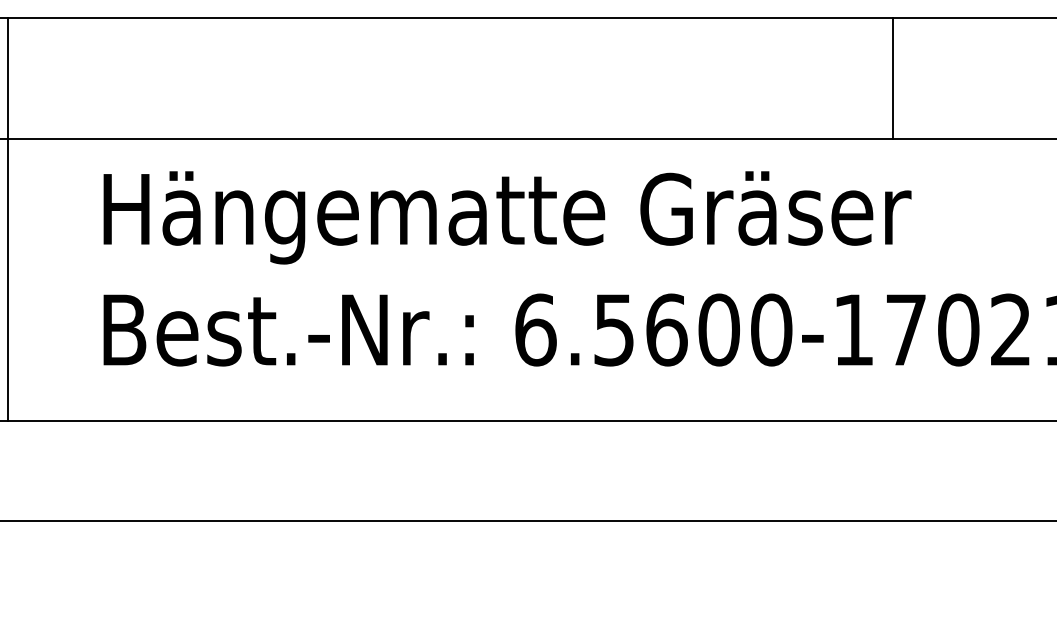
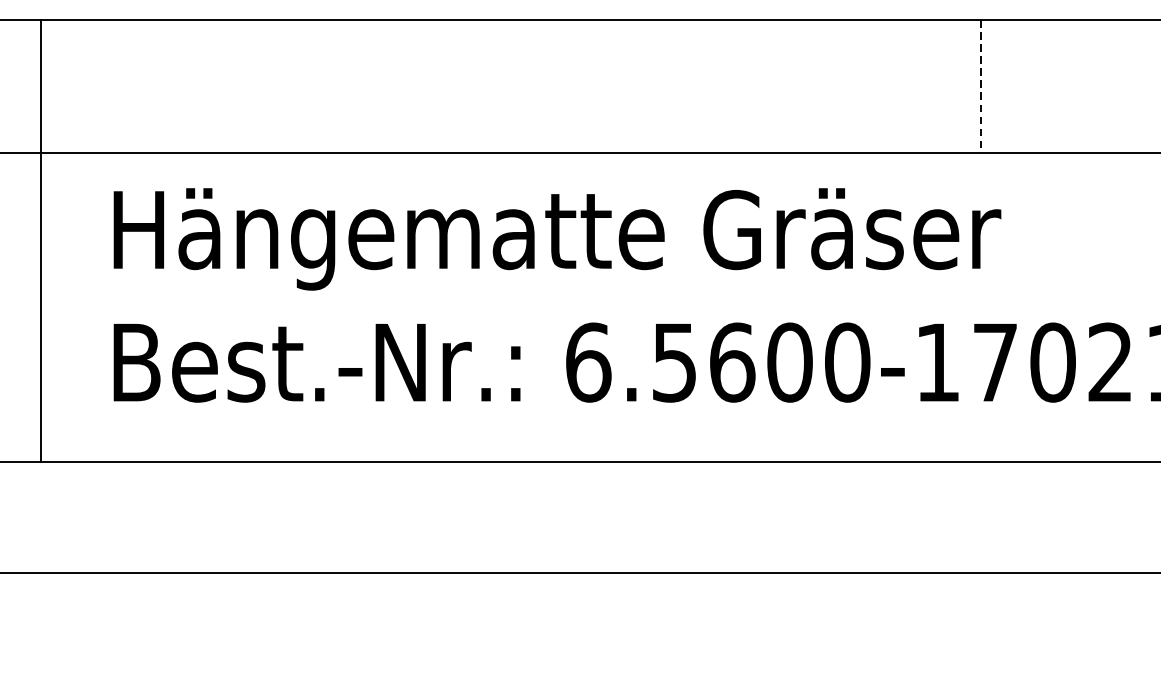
line: (893, 78) -> (981, 86), solid -> dashed
line: (7, 219) -> (41, 241), moved

